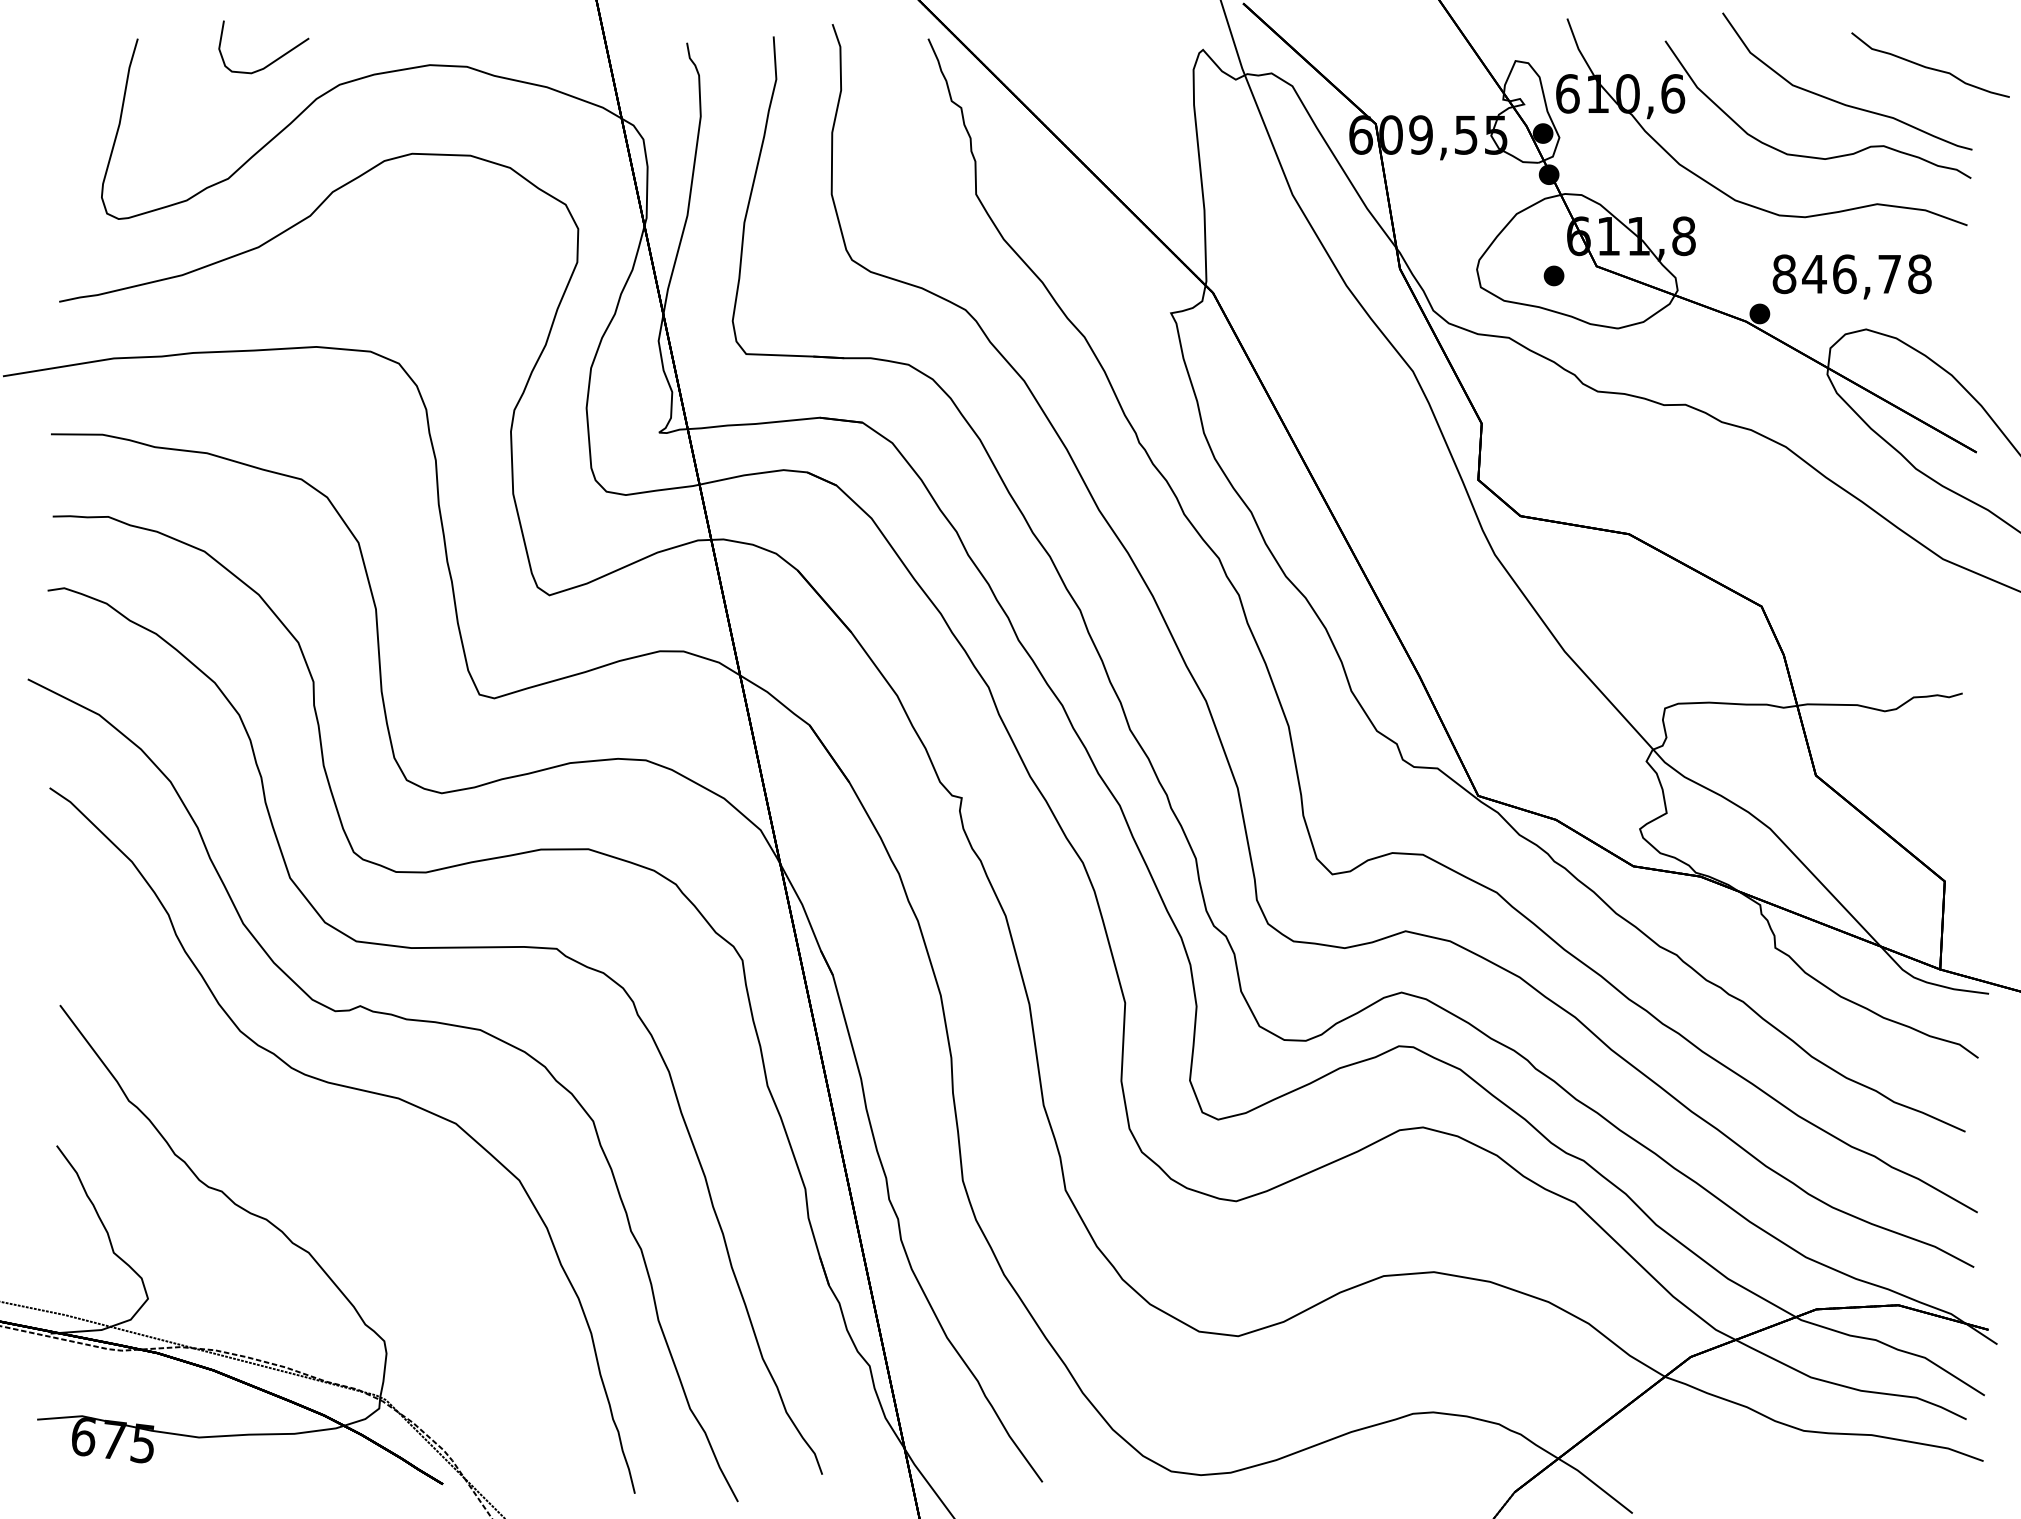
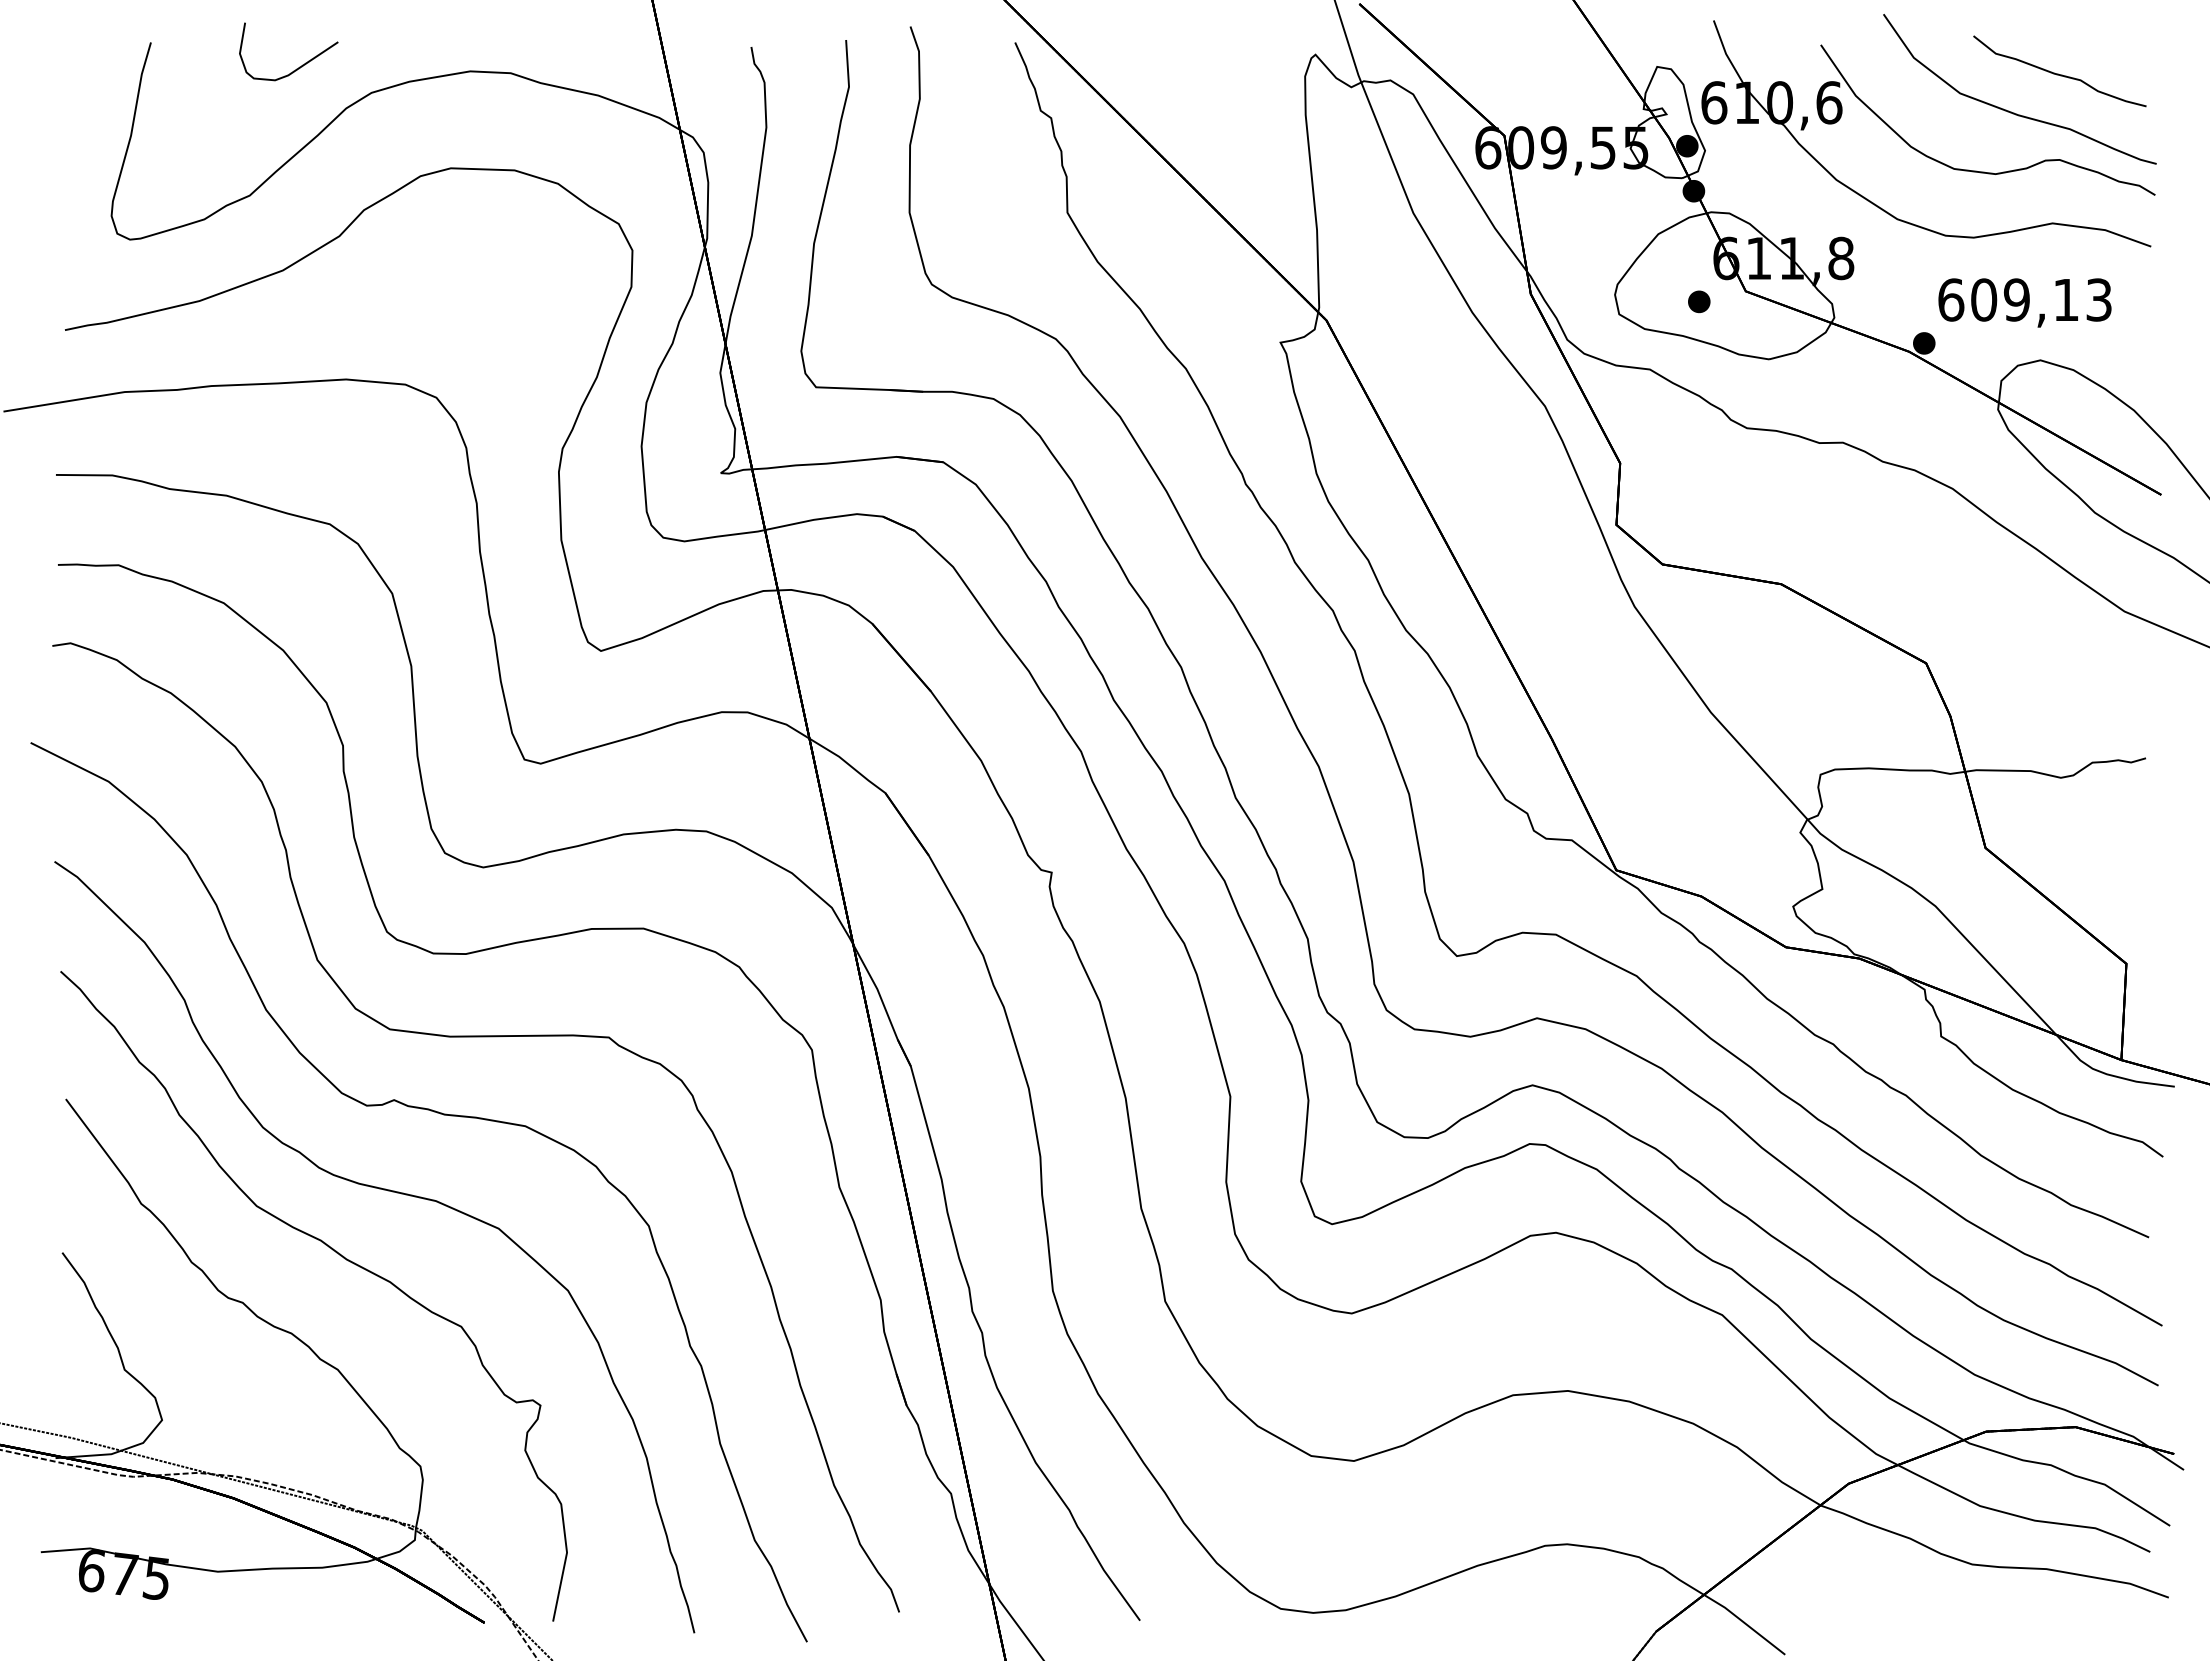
curve: (1929, 67) -> (2058, 73), moved
text: (1852, 273) -> (2025, 299), 846,78 -> 609,13
part: (311, 1149) -> (340, 1256), added

